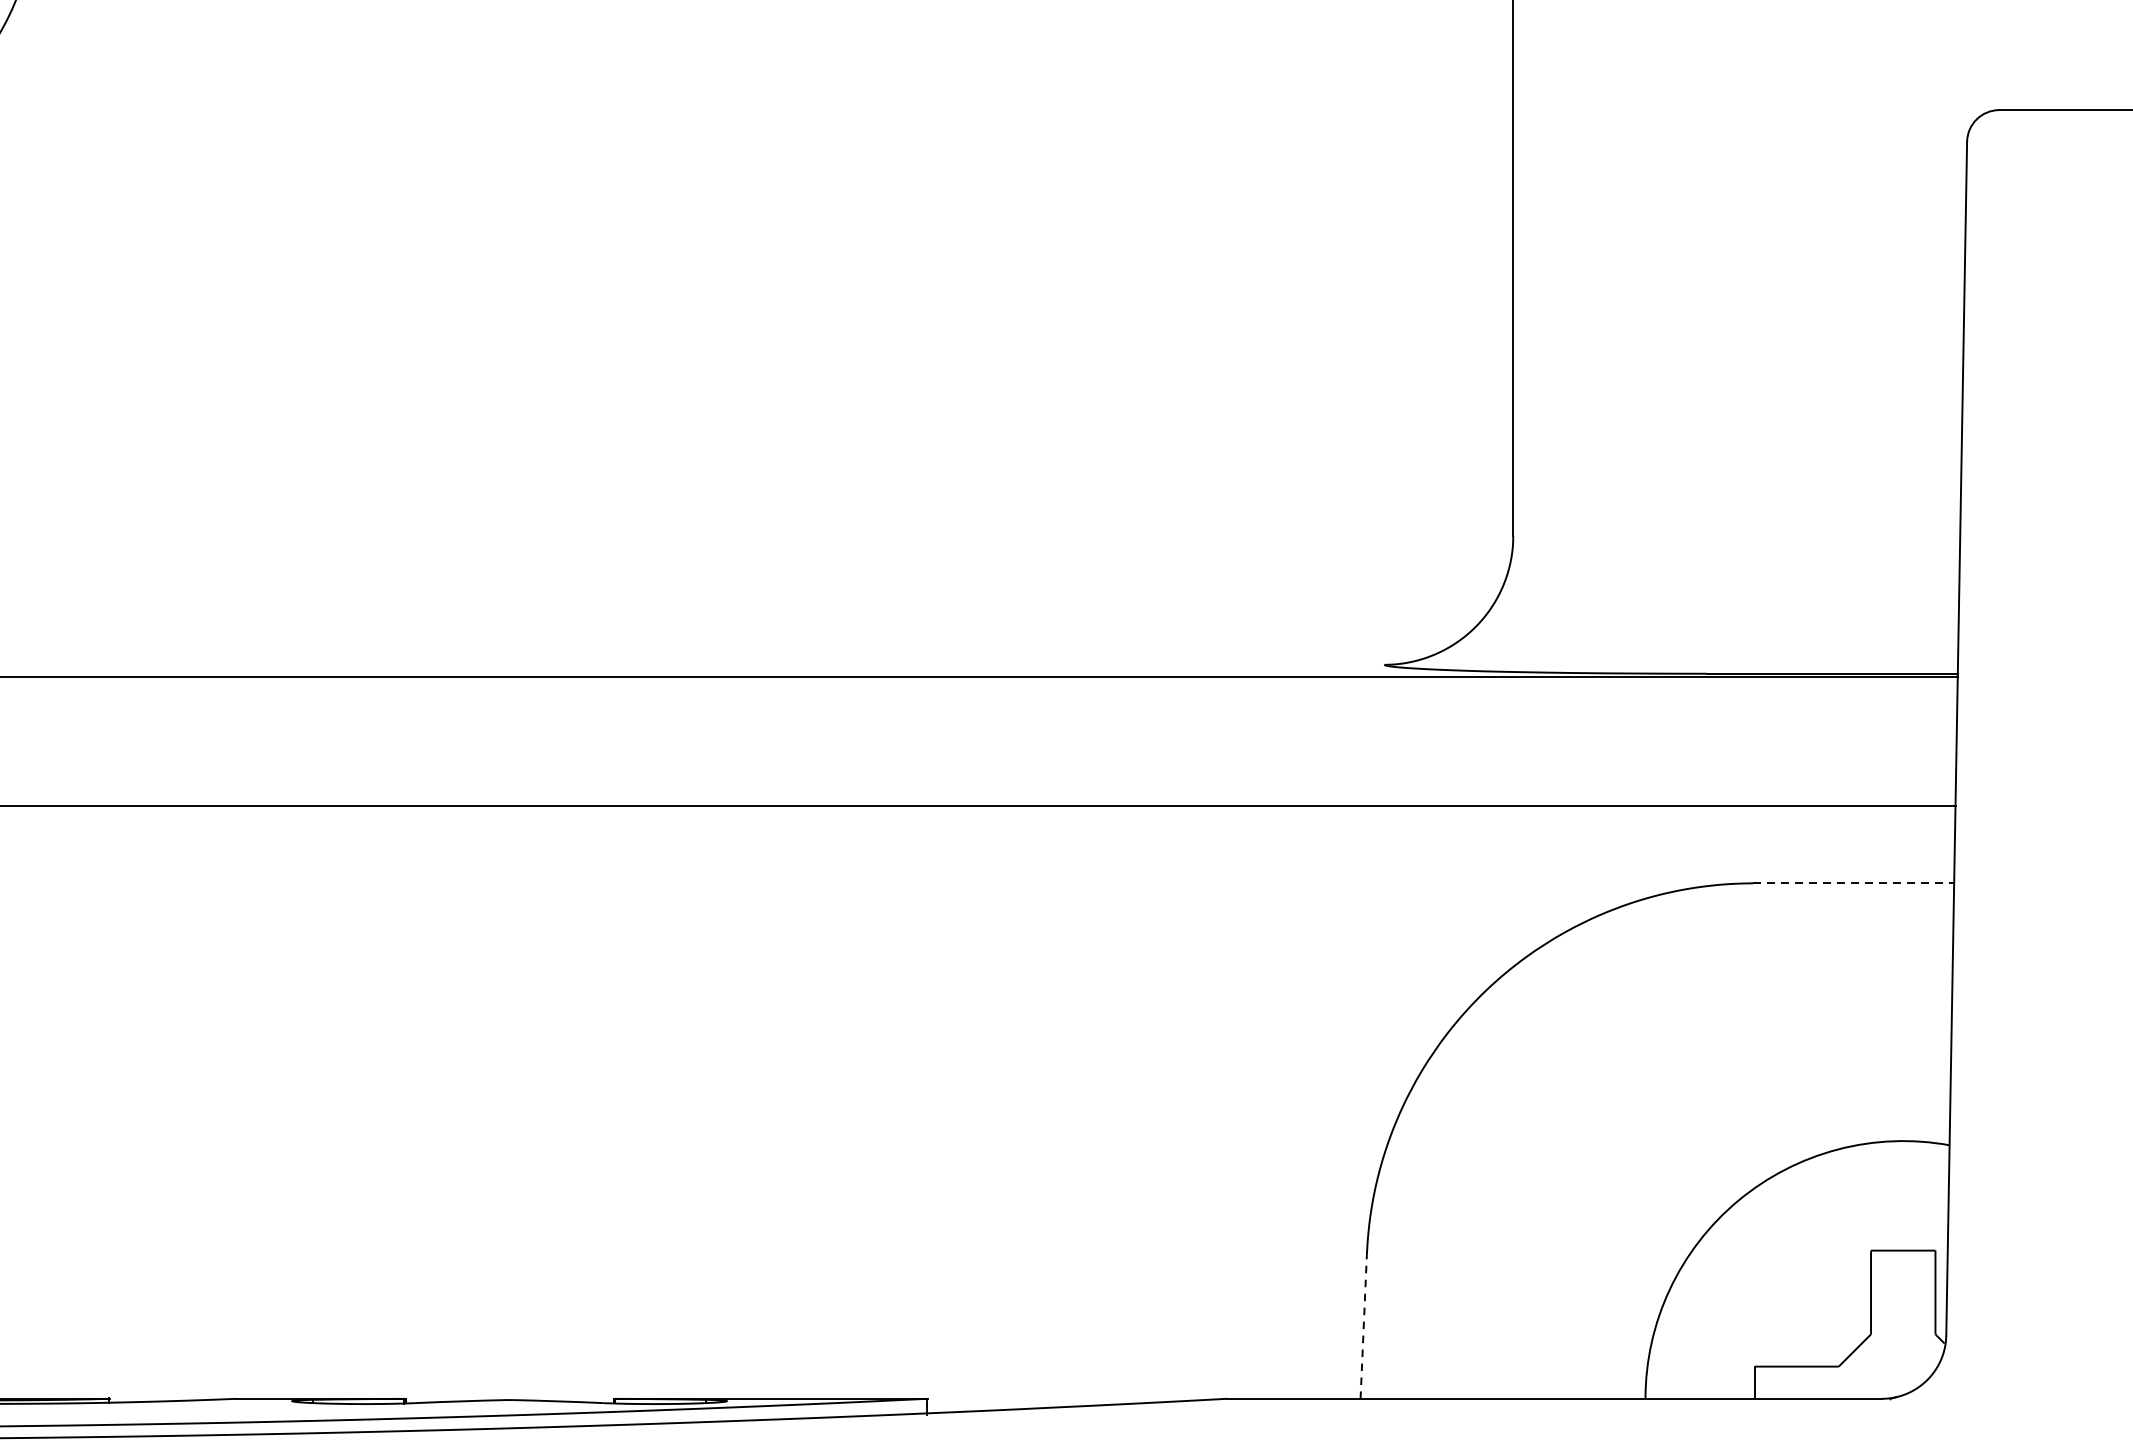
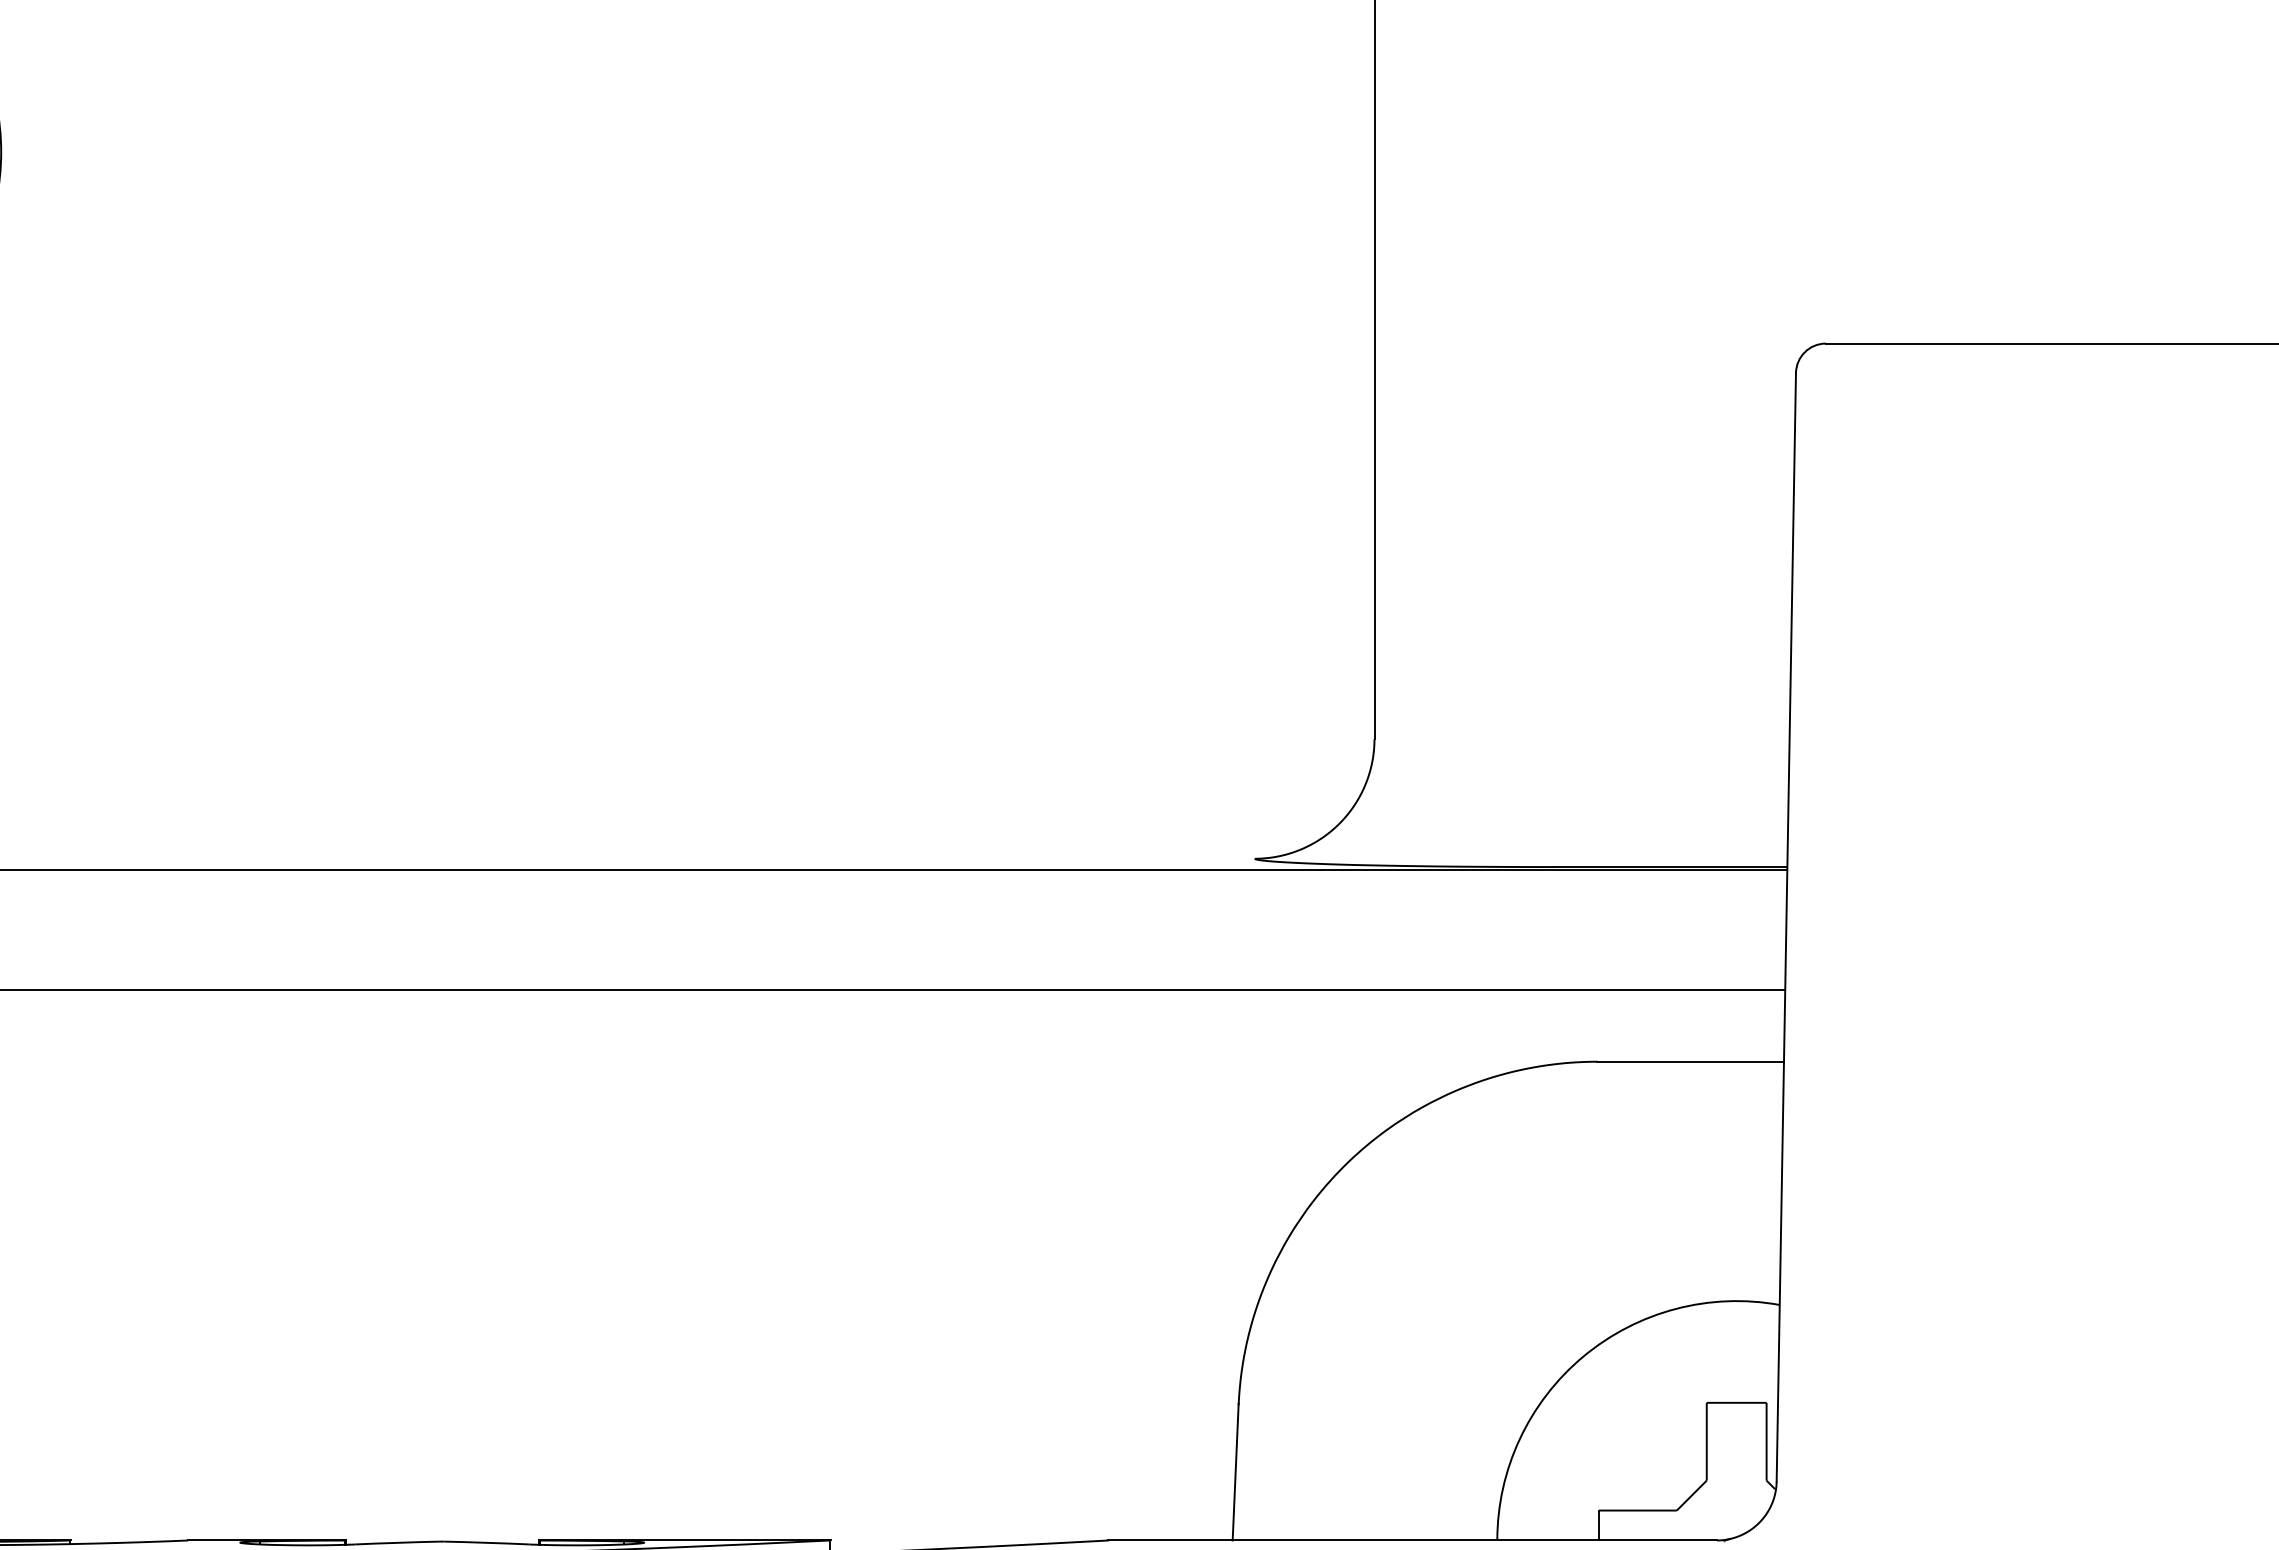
line: (1854, 883) -> (1691, 1061), dashed -> solid
line: (1363, 1325) -> (1235, 1472), dashed -> solid

